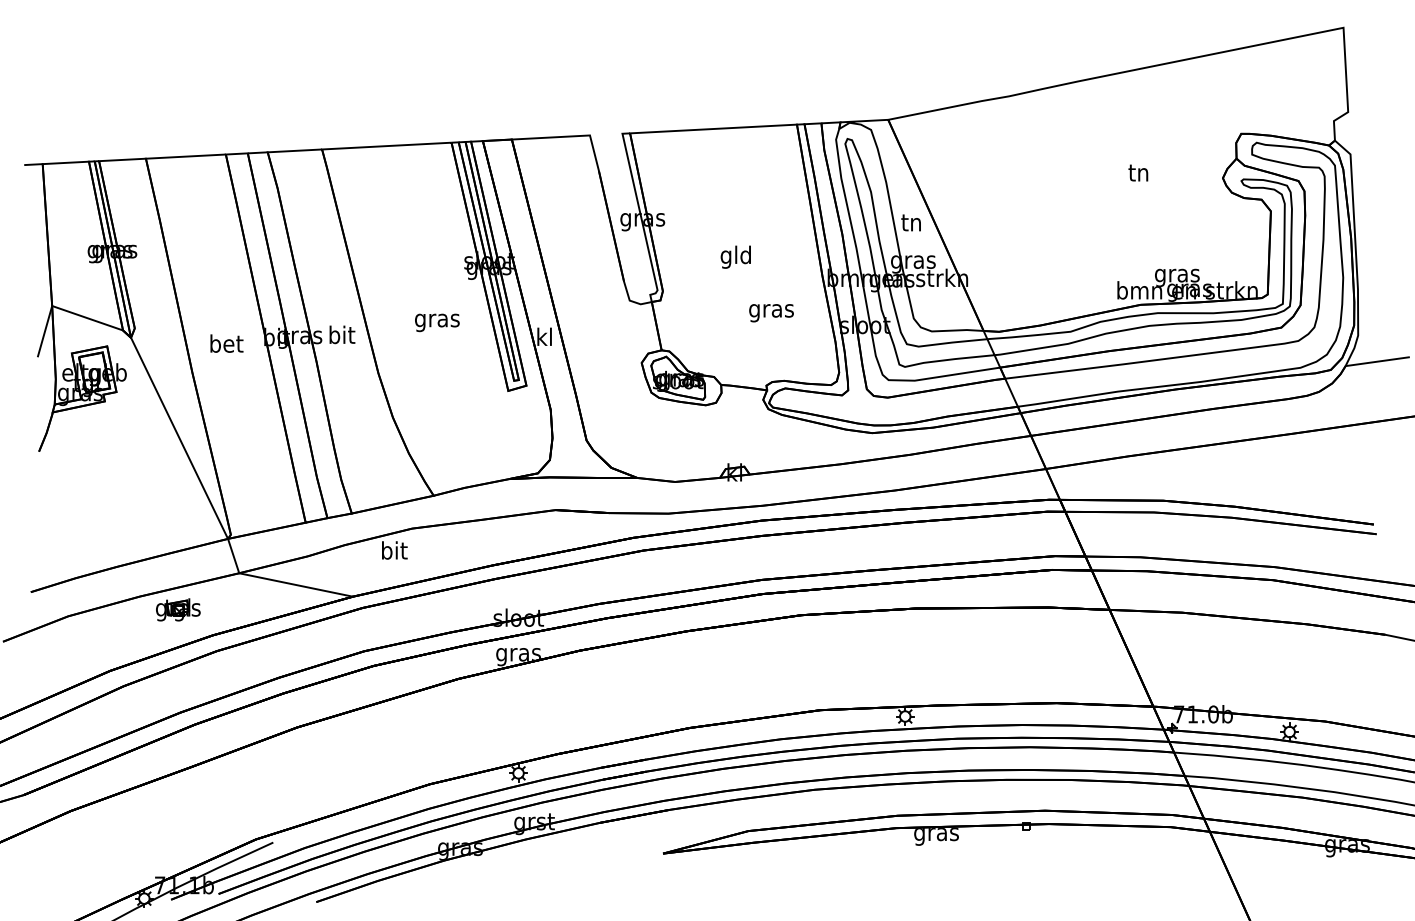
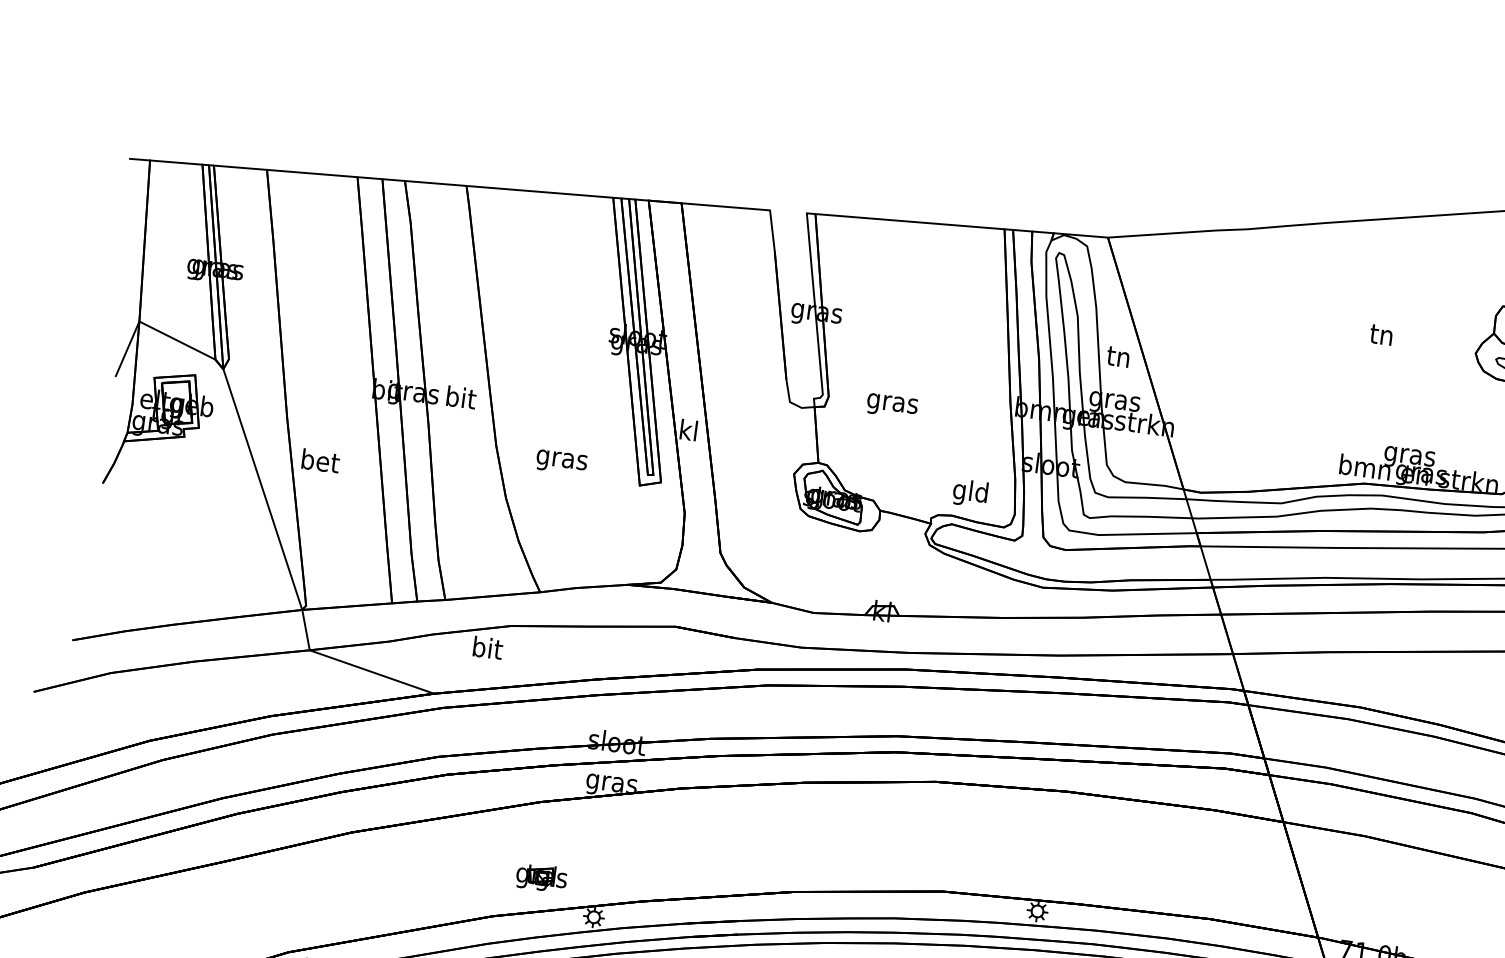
text: (735, 256) -> (970, 492), moved
text: (771, 313) -> (892, 406), moved
text: (437, 322) -> (561, 462), moved
text: (226, 343) -> (320, 460), moved
part: (178, 609) -> (541, 877), moved

